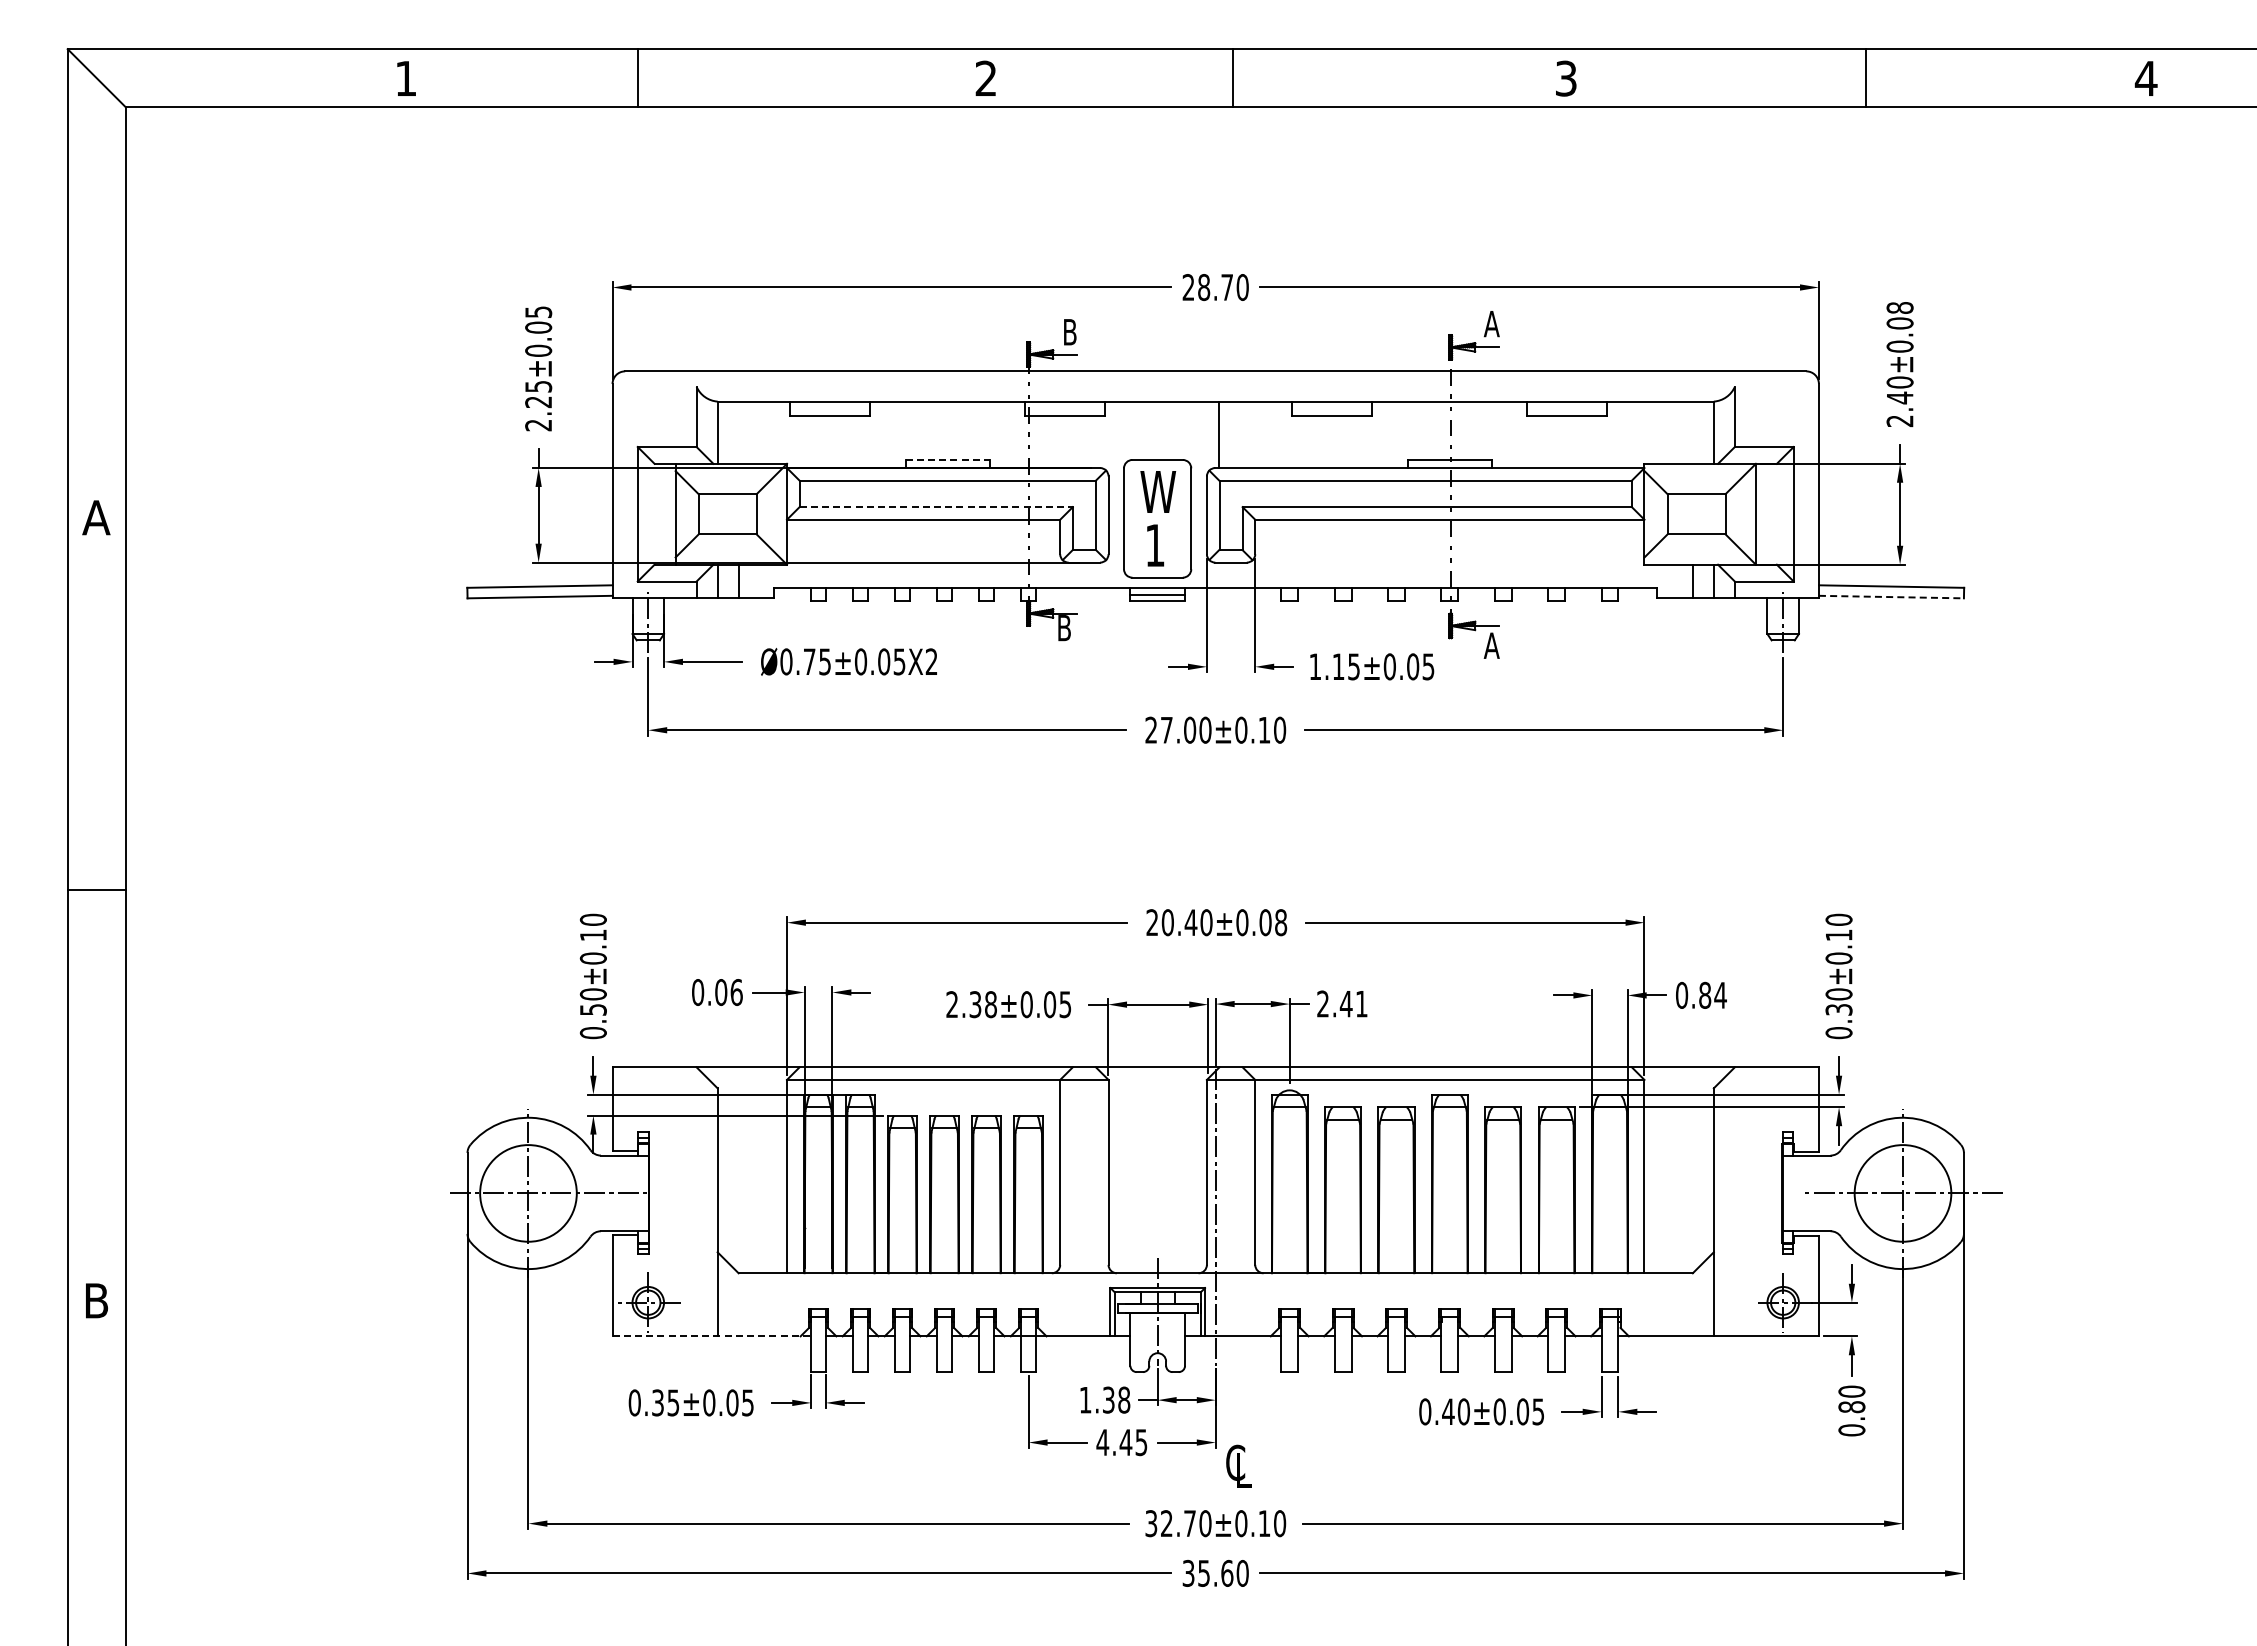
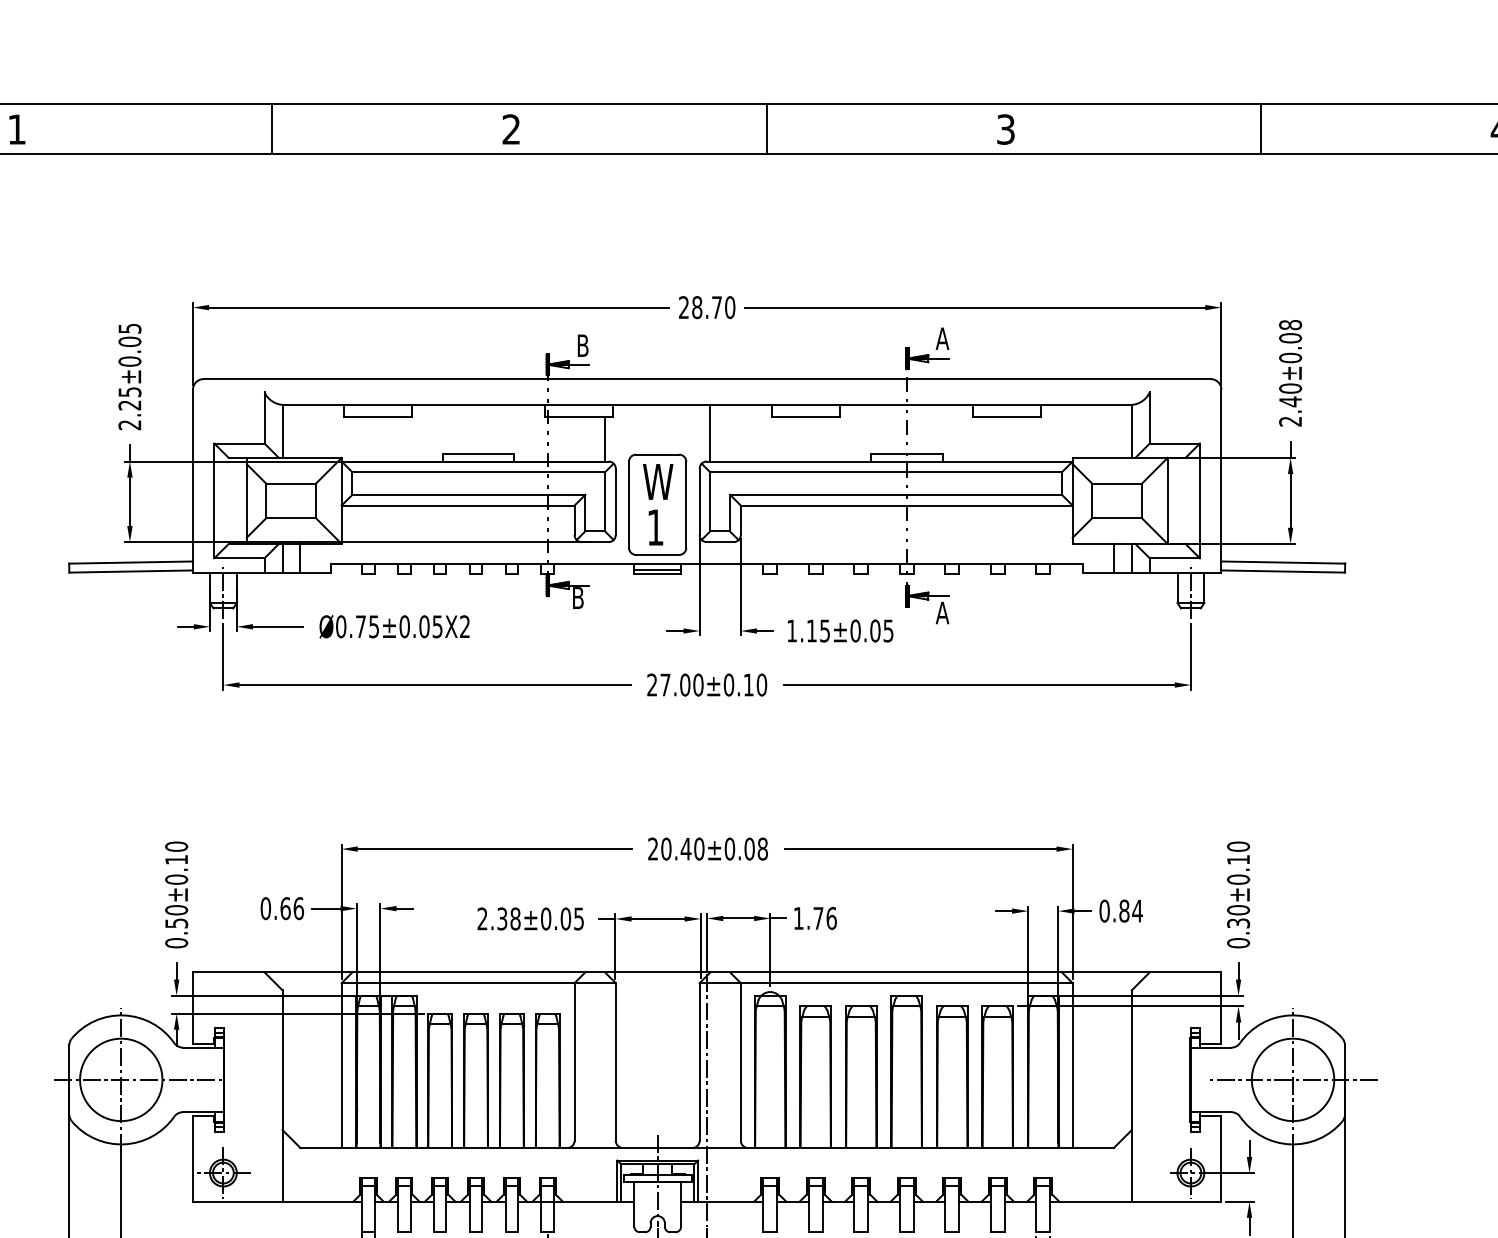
line: (637, 78) -> (272, 129), moved
line: (1232, 78) -> (766, 129), moved
line: (1095, 442) -> (604, 439), added
line: (948, 459) -> (479, 454), dashed -> solid
line: (936, 507) -> (469, 495), dashed -> solid
line: (1891, 597) -> (1283, 571), dashed -> solid
text: (721, 992) -> (285, 908), 0.06 -> 0.66
text: (1342, 1003) -> (815, 917), 2.41 -> 1.76
line: (712, 1336) -> (278, 1201), dashed -> solid

